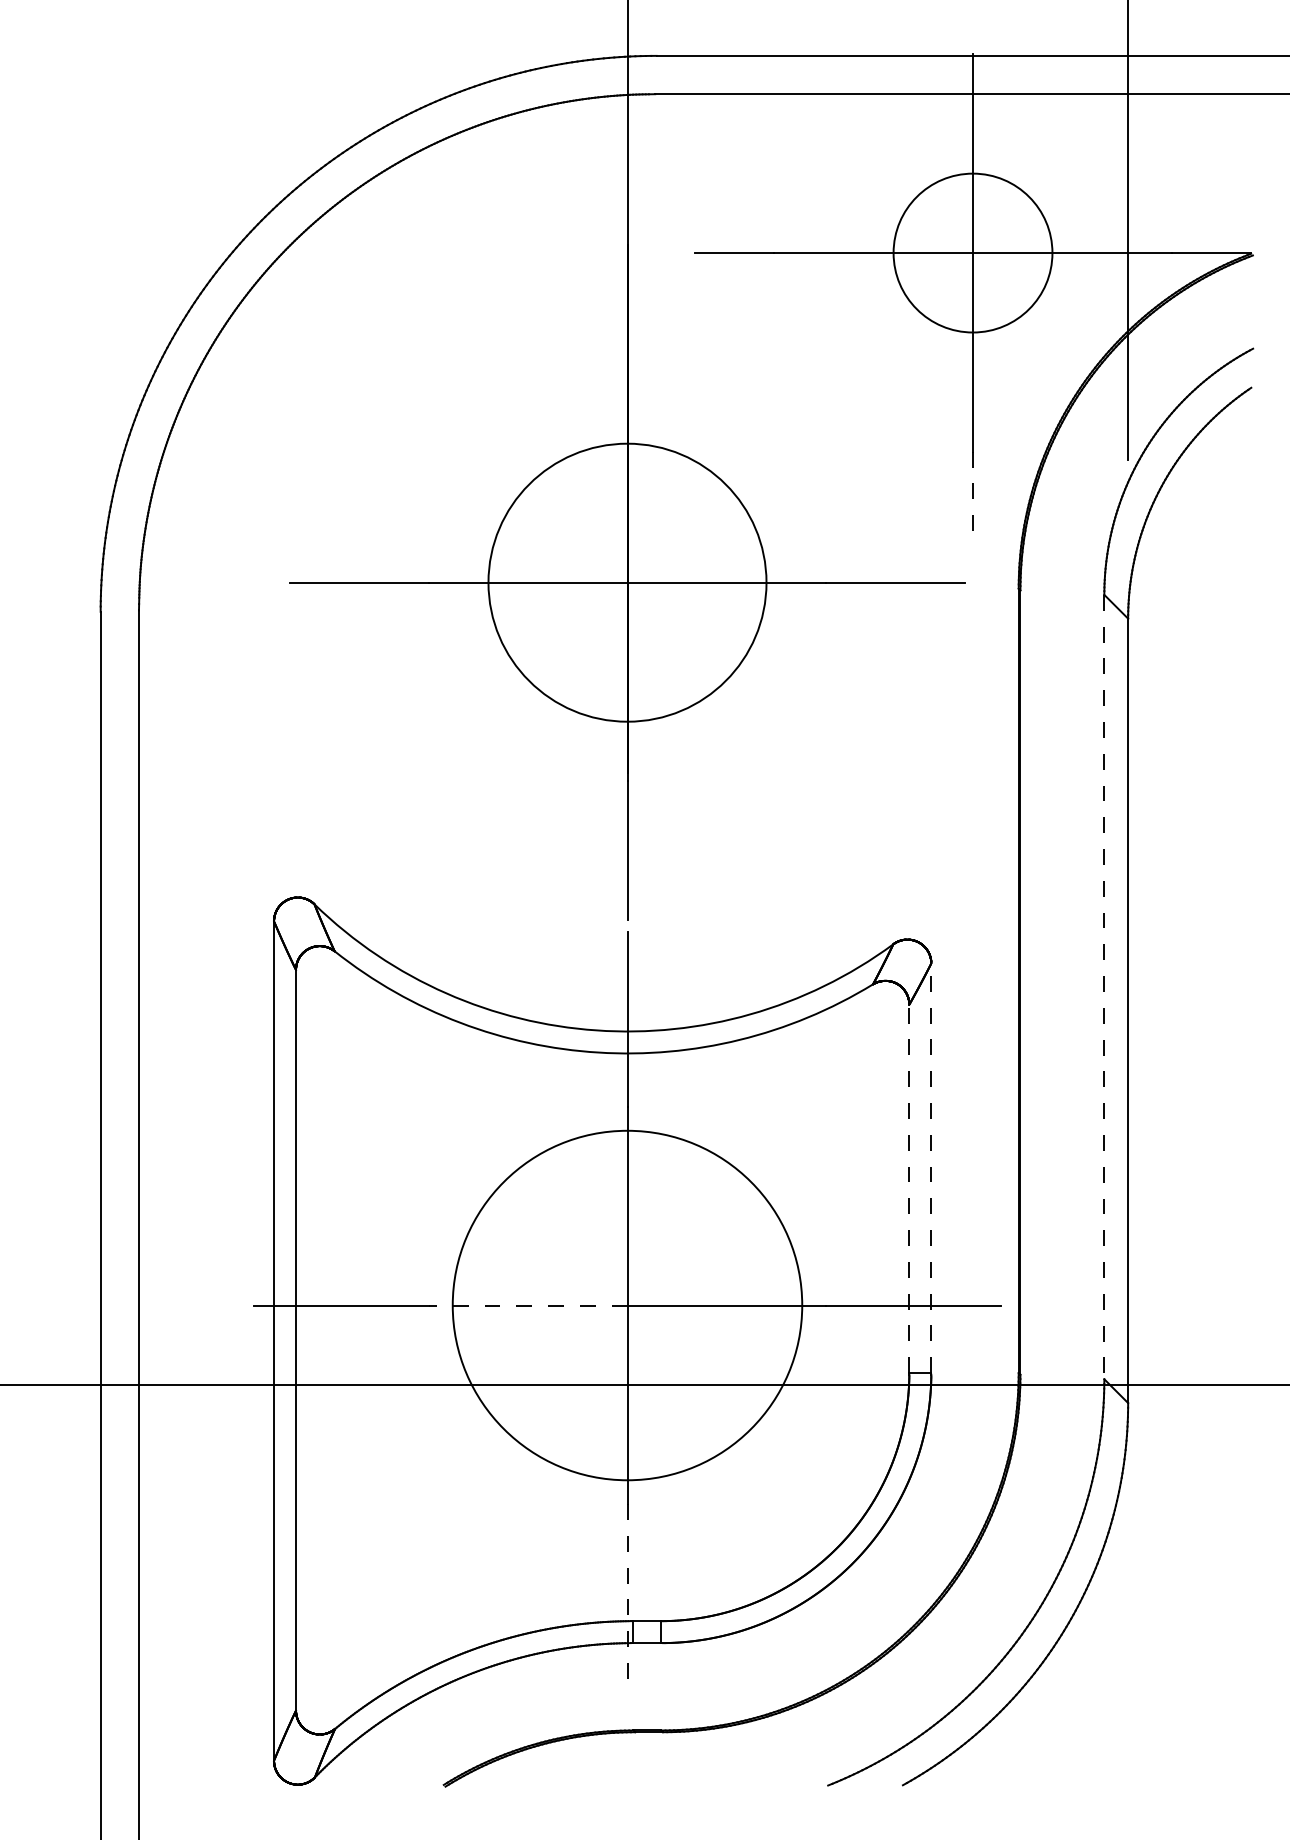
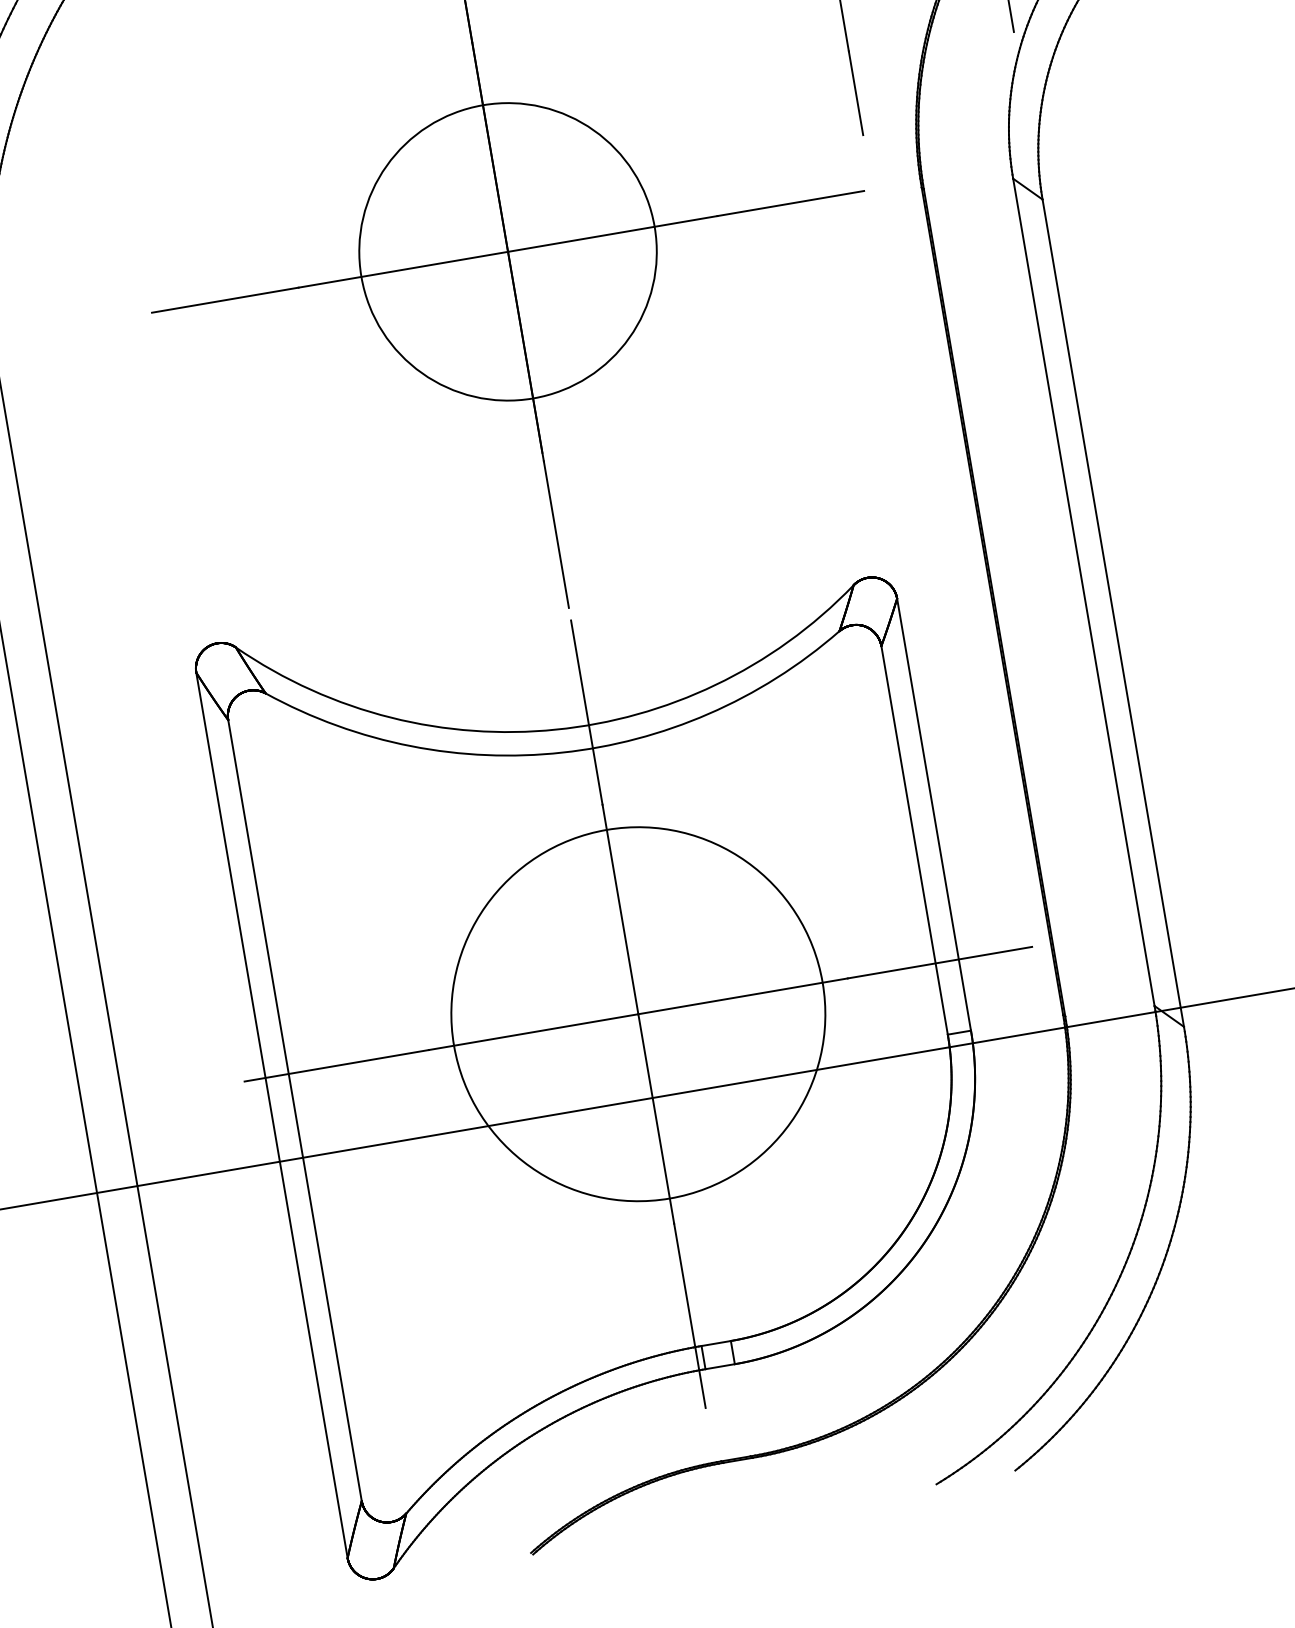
line: (973, 491) -> (856, 93), dashed -> solid
line: (1104, 987) -> (1084, 592), dashed -> solid
line: (931, 1168) -> (934, 814), dashed -> solid
line: (909, 1188) -> (914, 839), dashed -> solid
line: (527, 1305) -> (532, 1032), dashed -> solid
line: (627, 1591) -> (689, 1315), dashed -> solid

